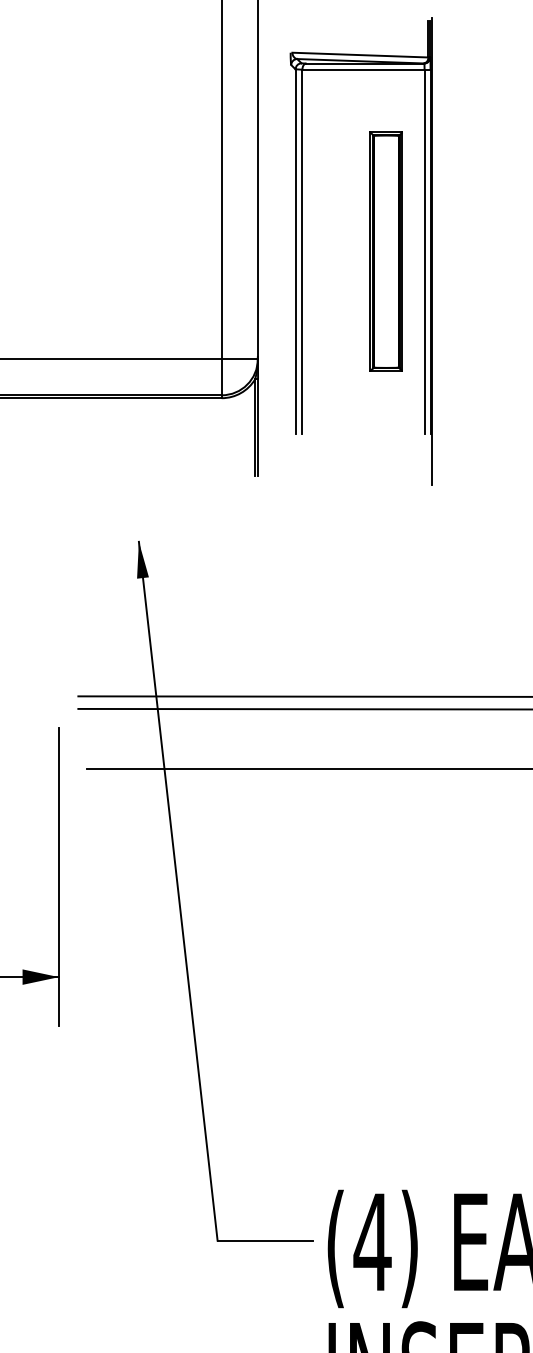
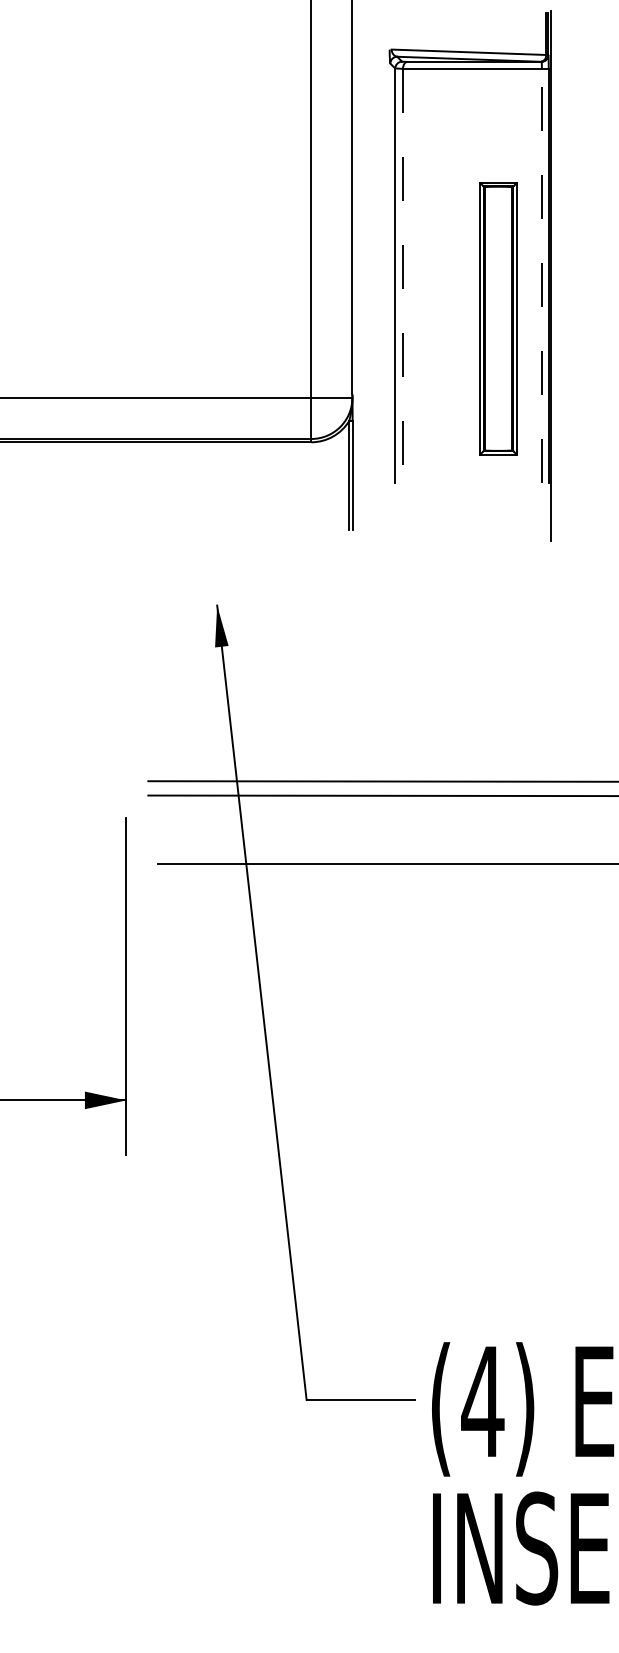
line: (302, 251) -> (403, 275), solid -> dashed
part: (386, 251) -> (498, 318), moved
line: (424, 251) -> (541, 275), solid -> dashed

